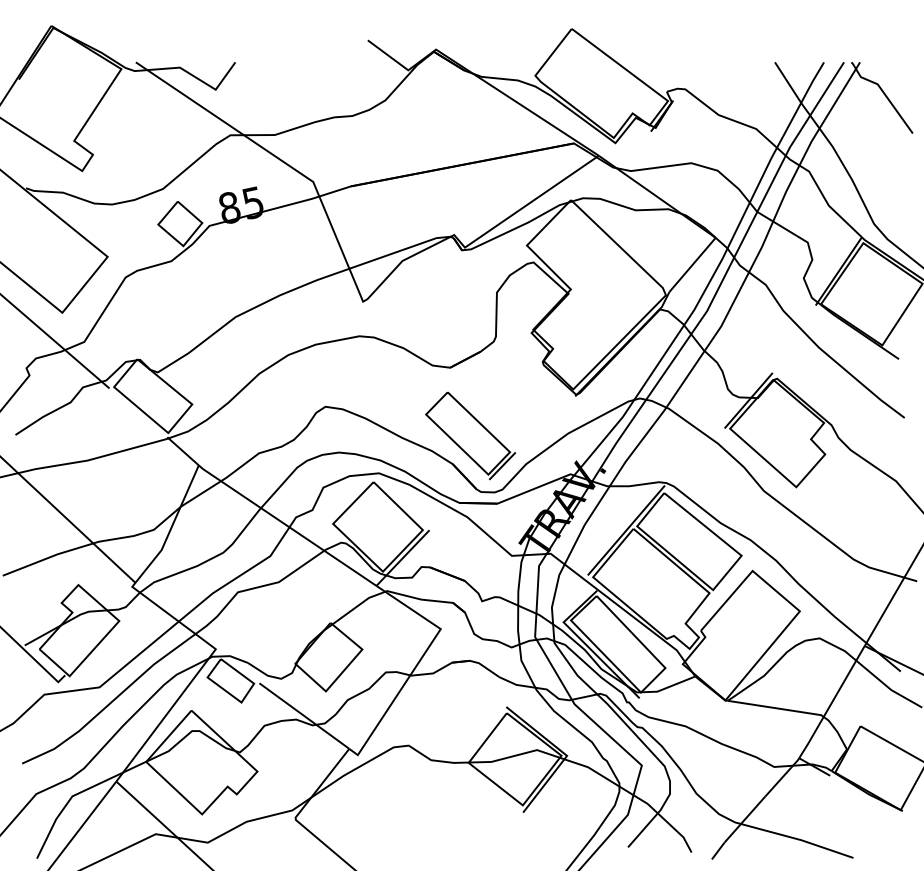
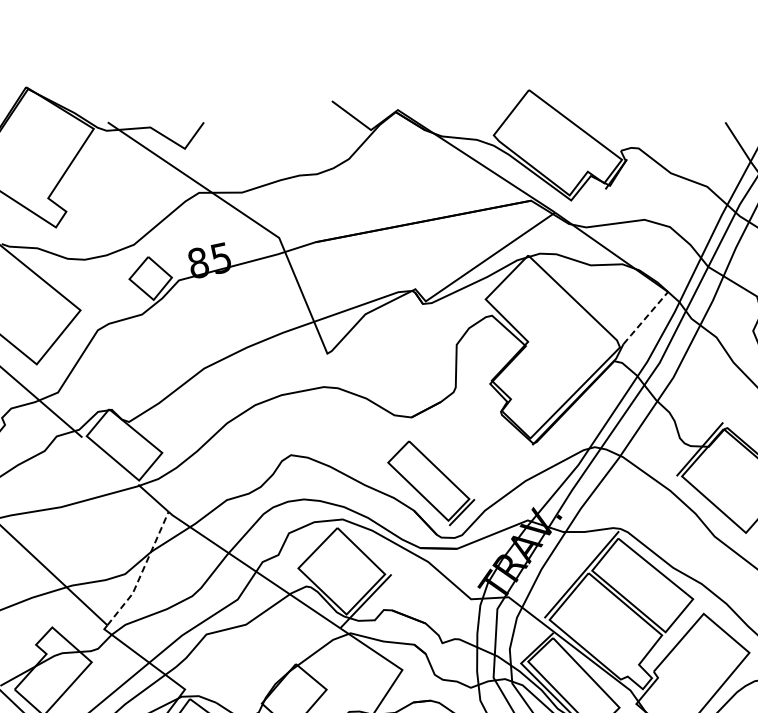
line: (692, 264) -> (645, 317), solid -> dashed
line: (172, 526) -> (143, 570), solid -> dashed

